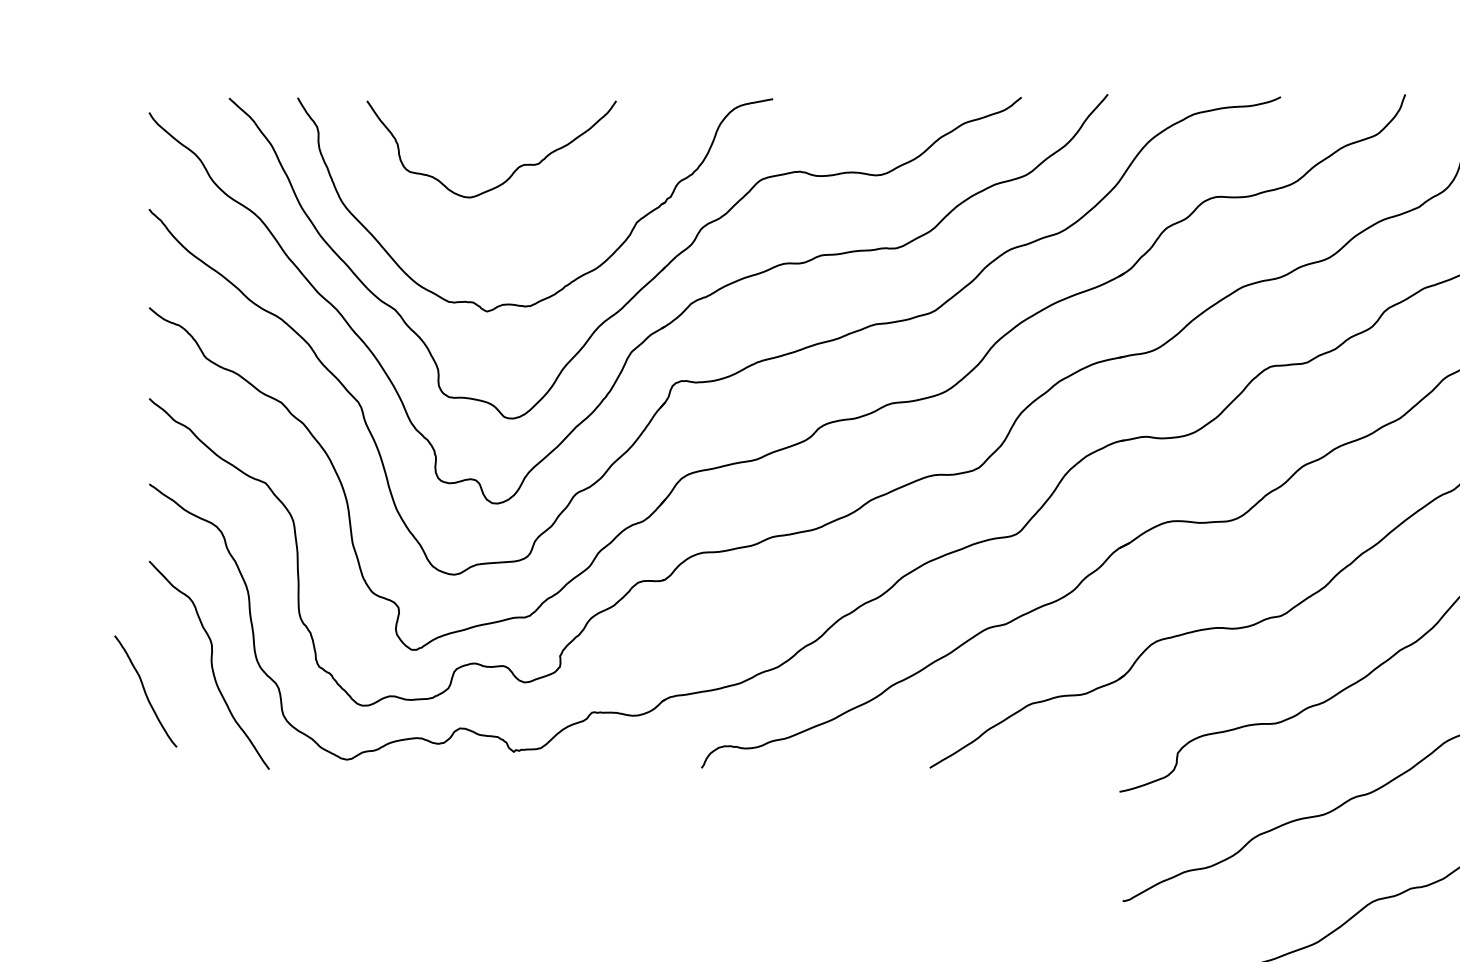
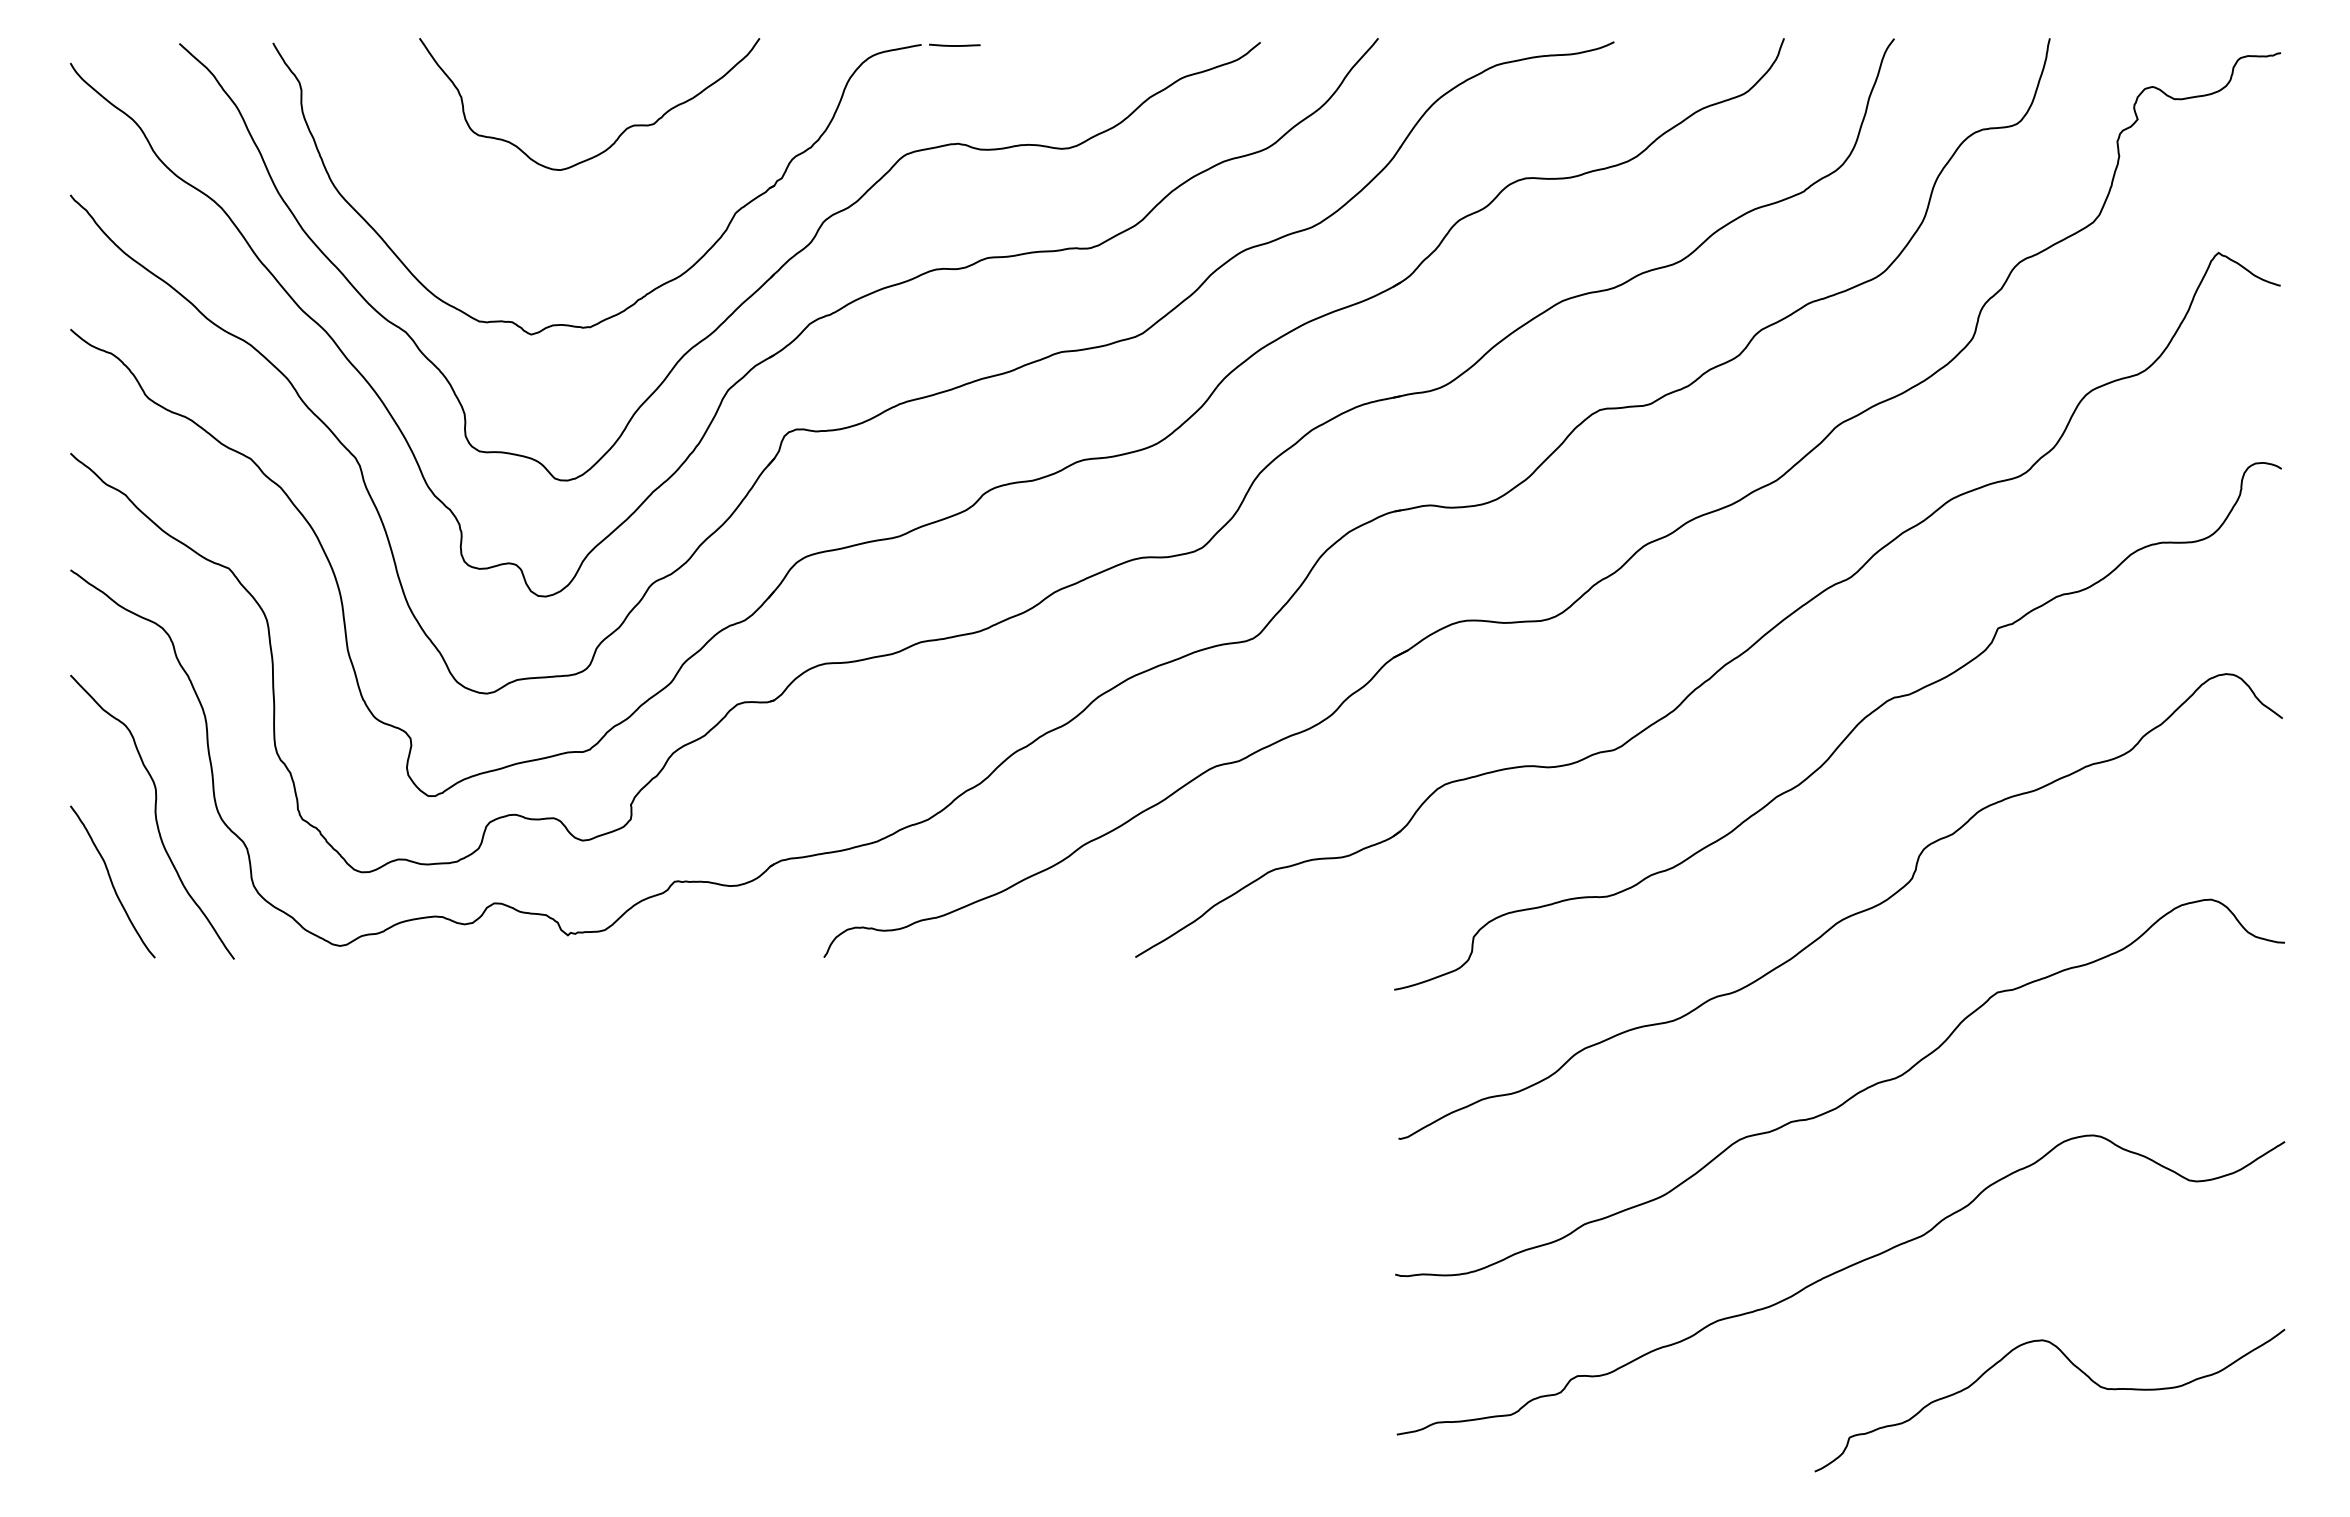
line: (797, 99) -> (954, 45), added
curve: (513, 171) -> (619, 134), moved
curve: (145, 691) -> (112, 881), moved

